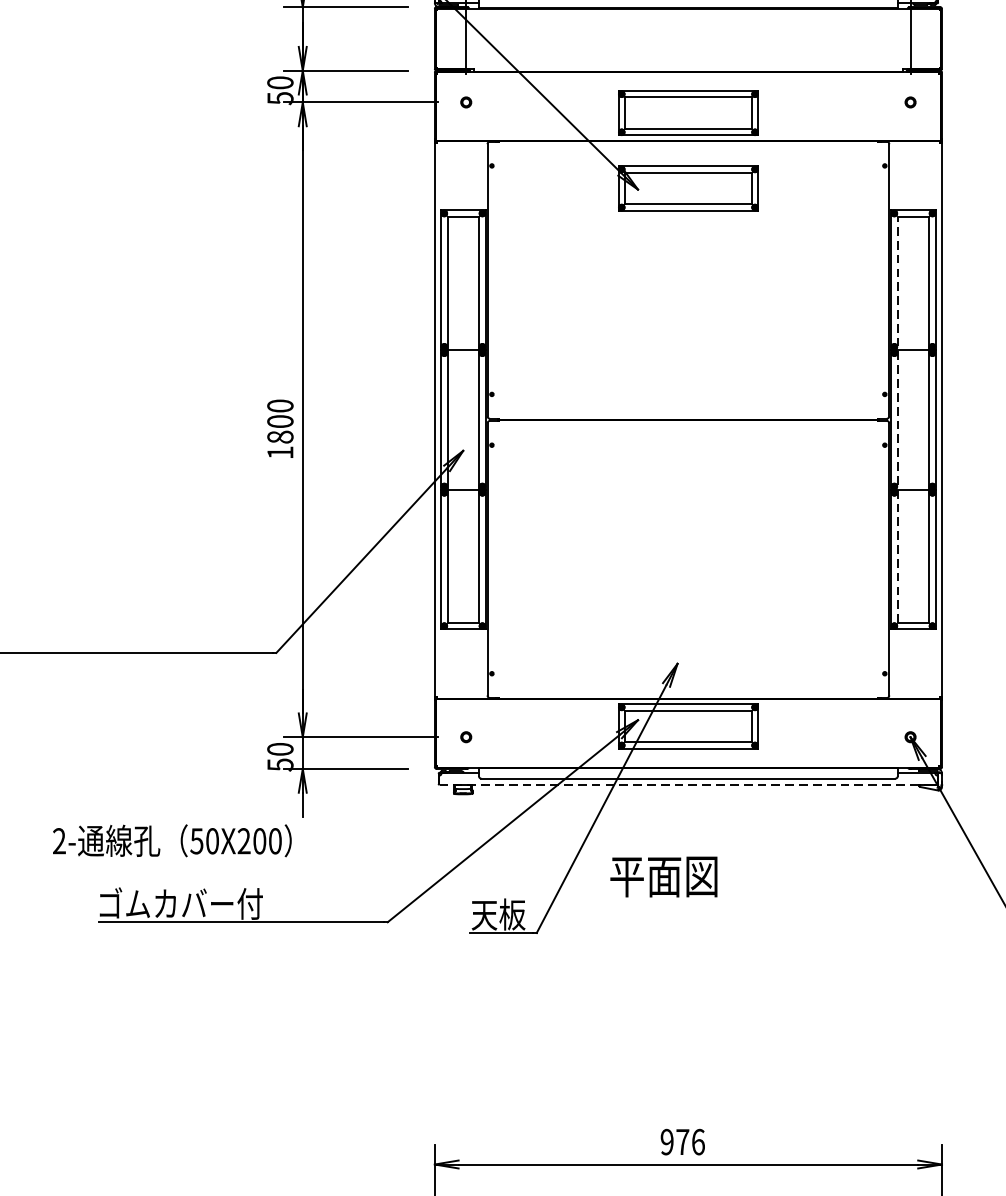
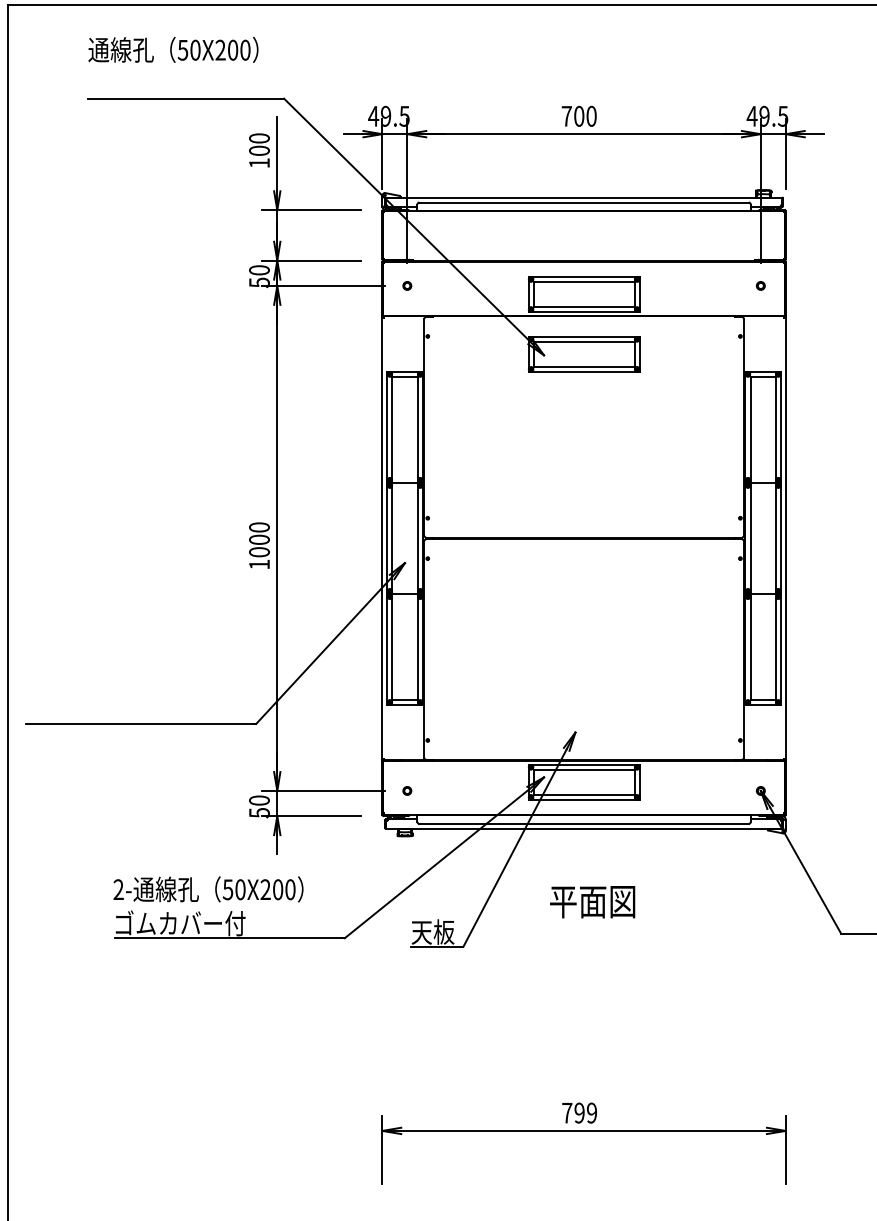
line: (897, 419) -> (750, 538), dashed -> solid
text: (280, 437) -> (259, 552), 1800 -> 1000
line: (688, 784) -> (584, 828), dashed -> solid
text: (172, 840) -> (208, 889), moved
text: (663, 877) -> (592, 902), moved
text: (682, 1141) -> (579, 1112), 976 -> 799

